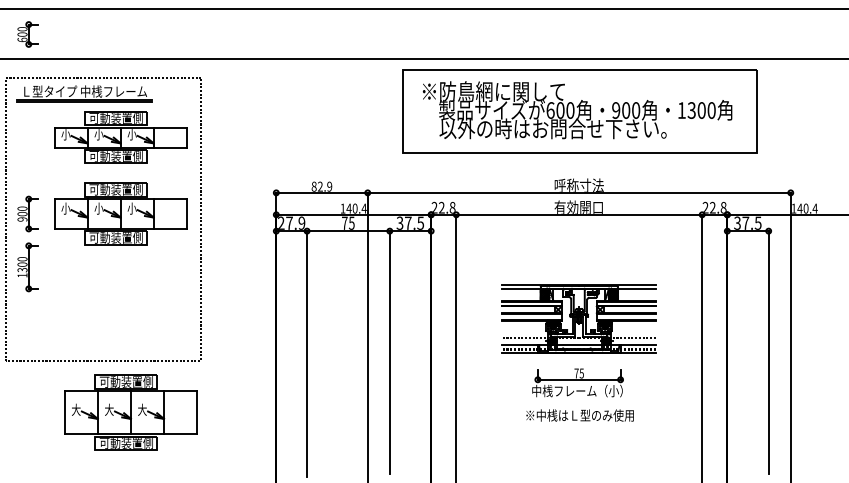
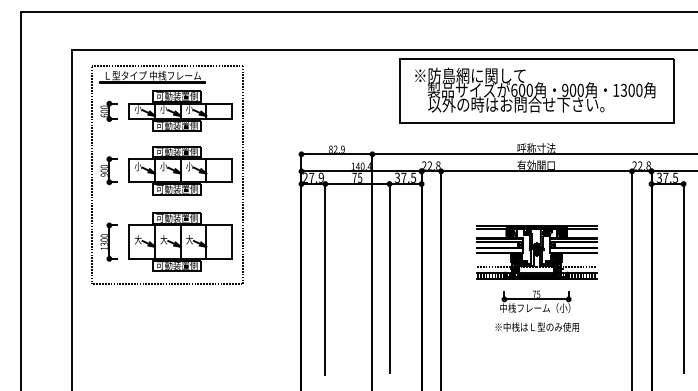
part: (27, 33) -> (108, 110), moved
part: (27, 266) -> (108, 241), moved
part: (130, 412) -> (180, 241), moved

